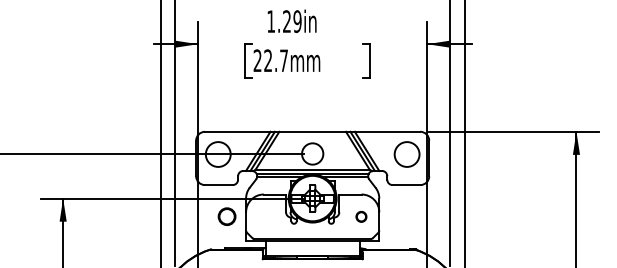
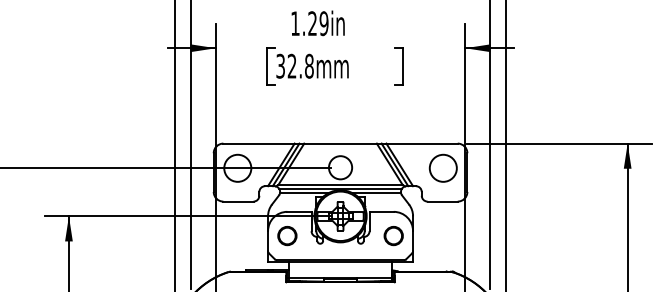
text: (270, 60) -> (294, 65), 22.7mm -> 32.8mm
circle: (227, 217) -> (287, 236), moved
circle: (361, 217) -> (393, 236), size x1.67

